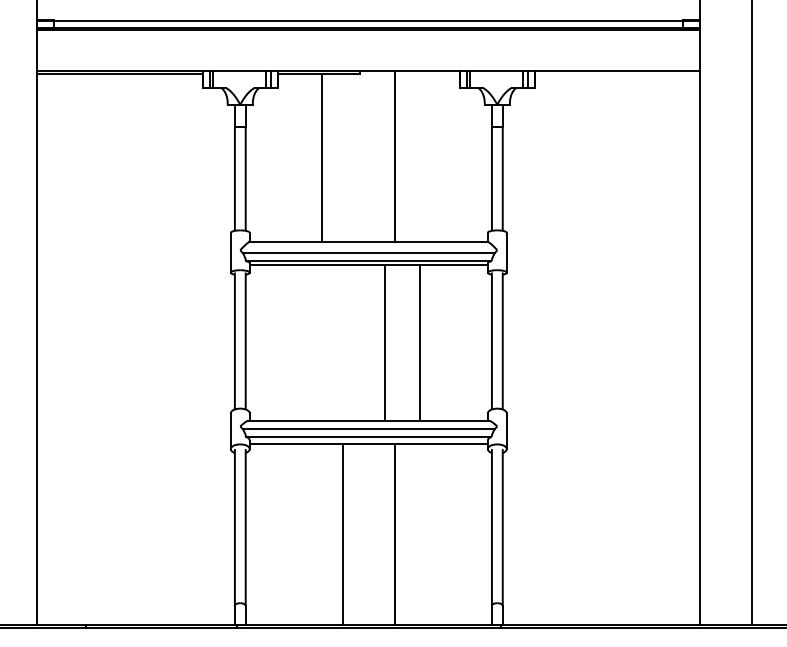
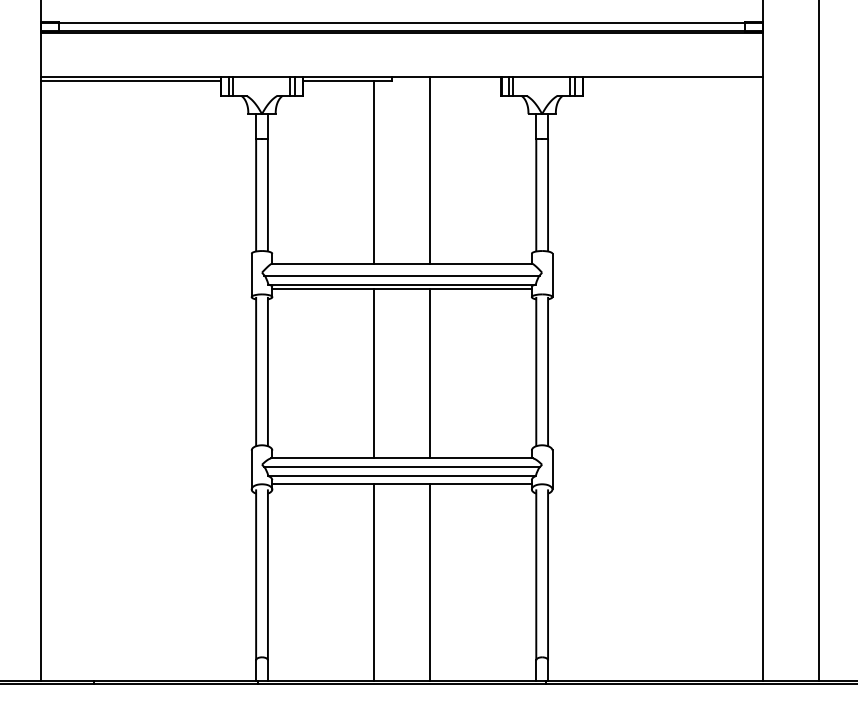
line: (322, 157) -> (374, 171), moved
line: (385, 342) -> (374, 373), moved
line: (419, 342) -> (430, 373), moved

